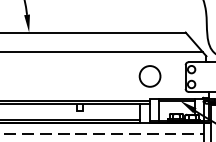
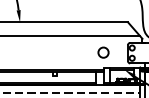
circle: (150, 76) -> (103, 52), size x0.71

